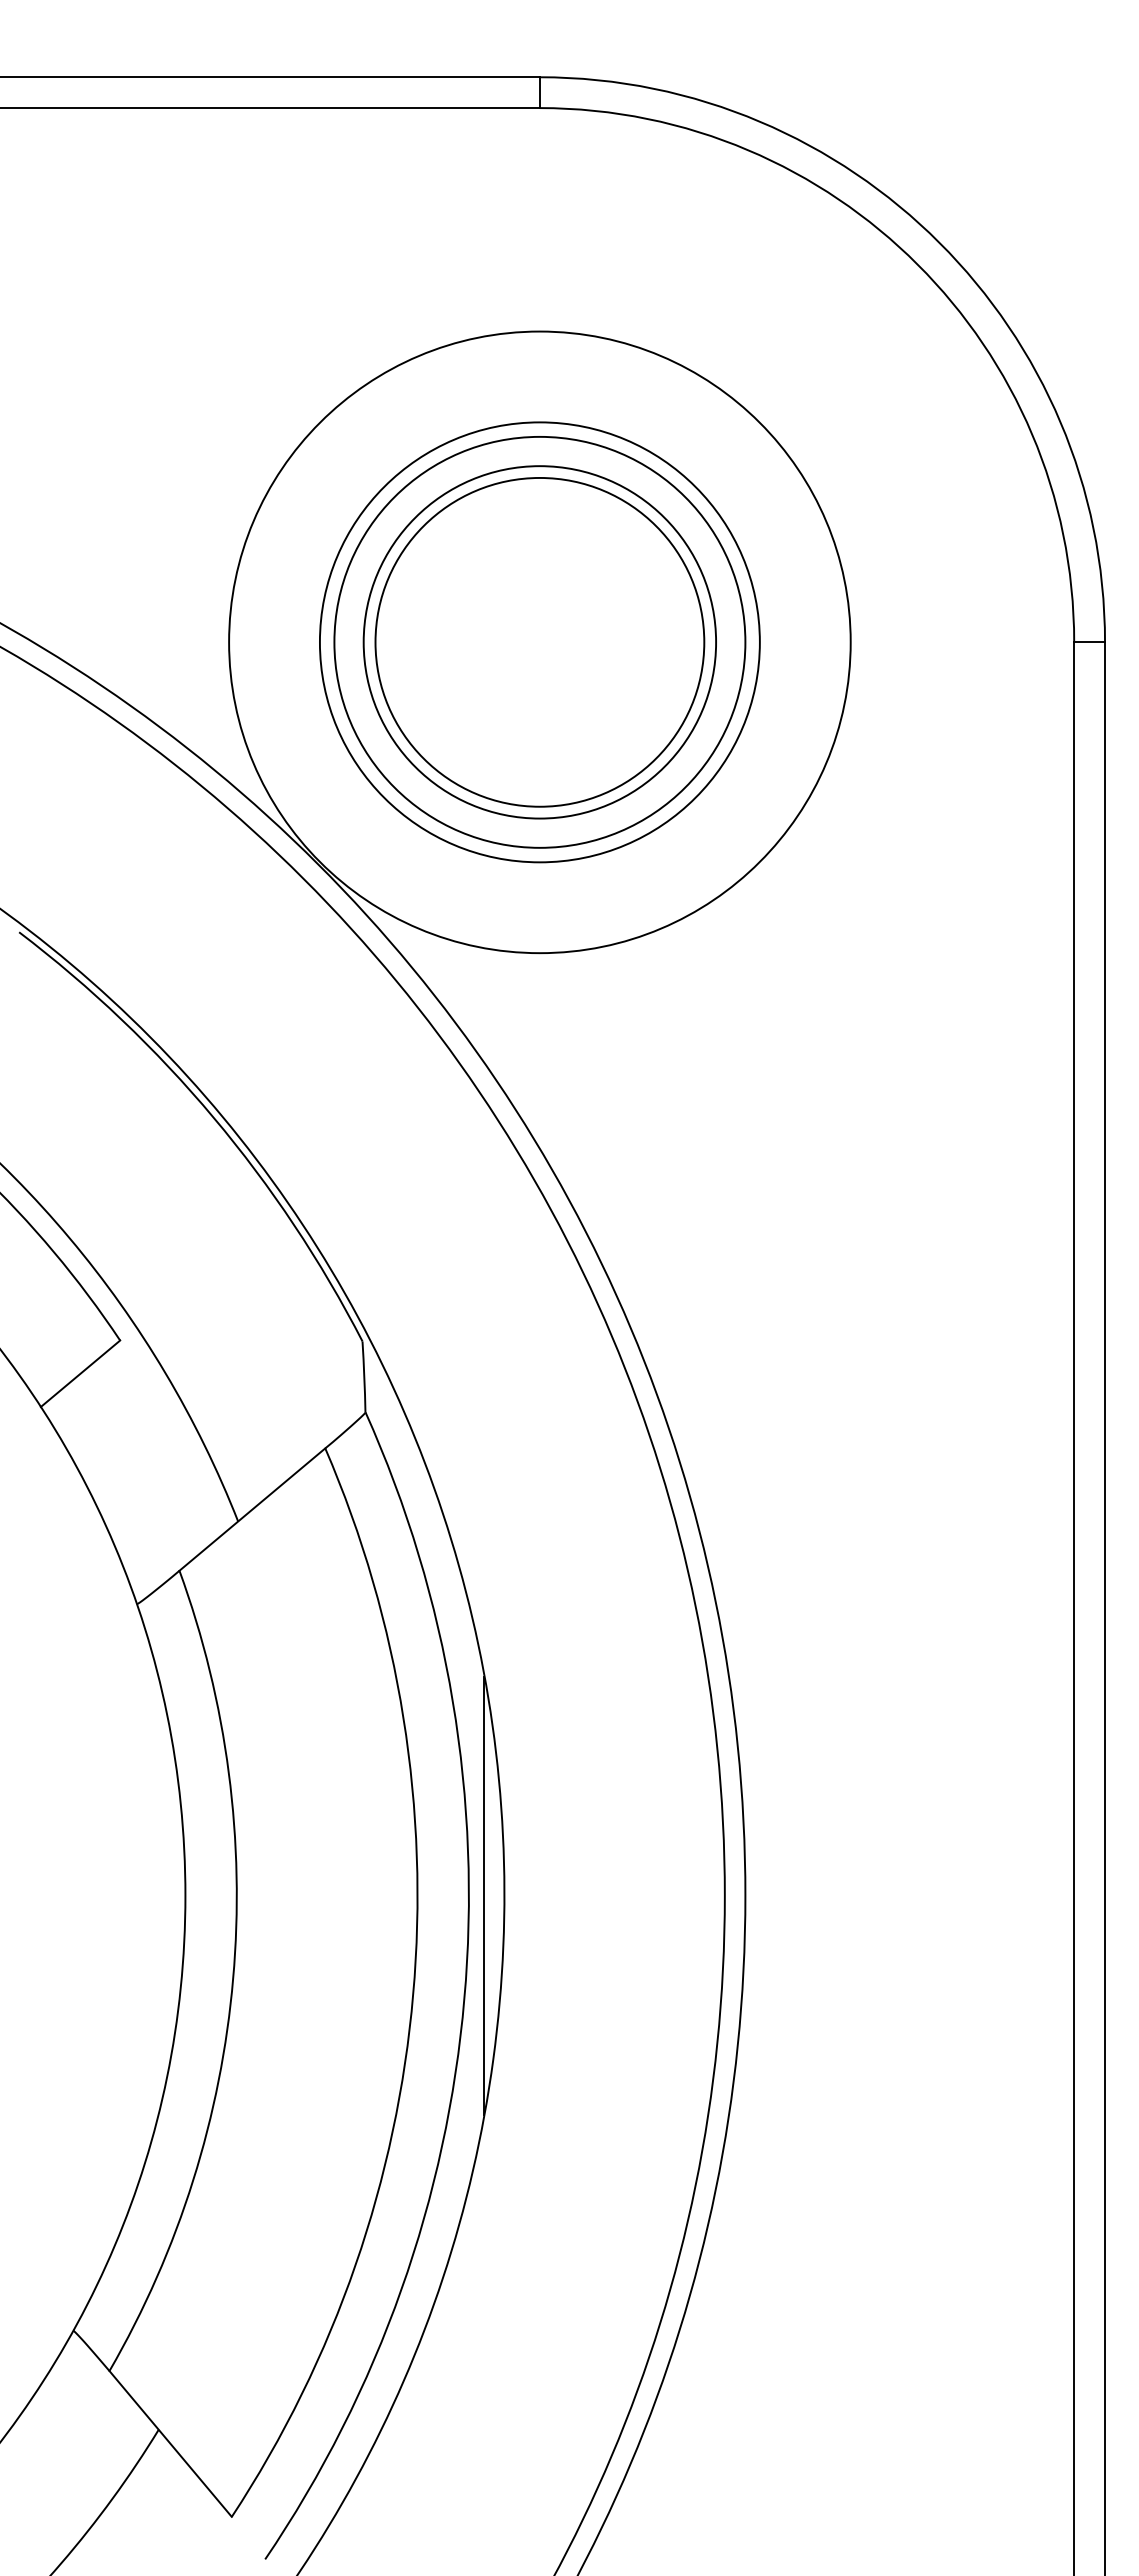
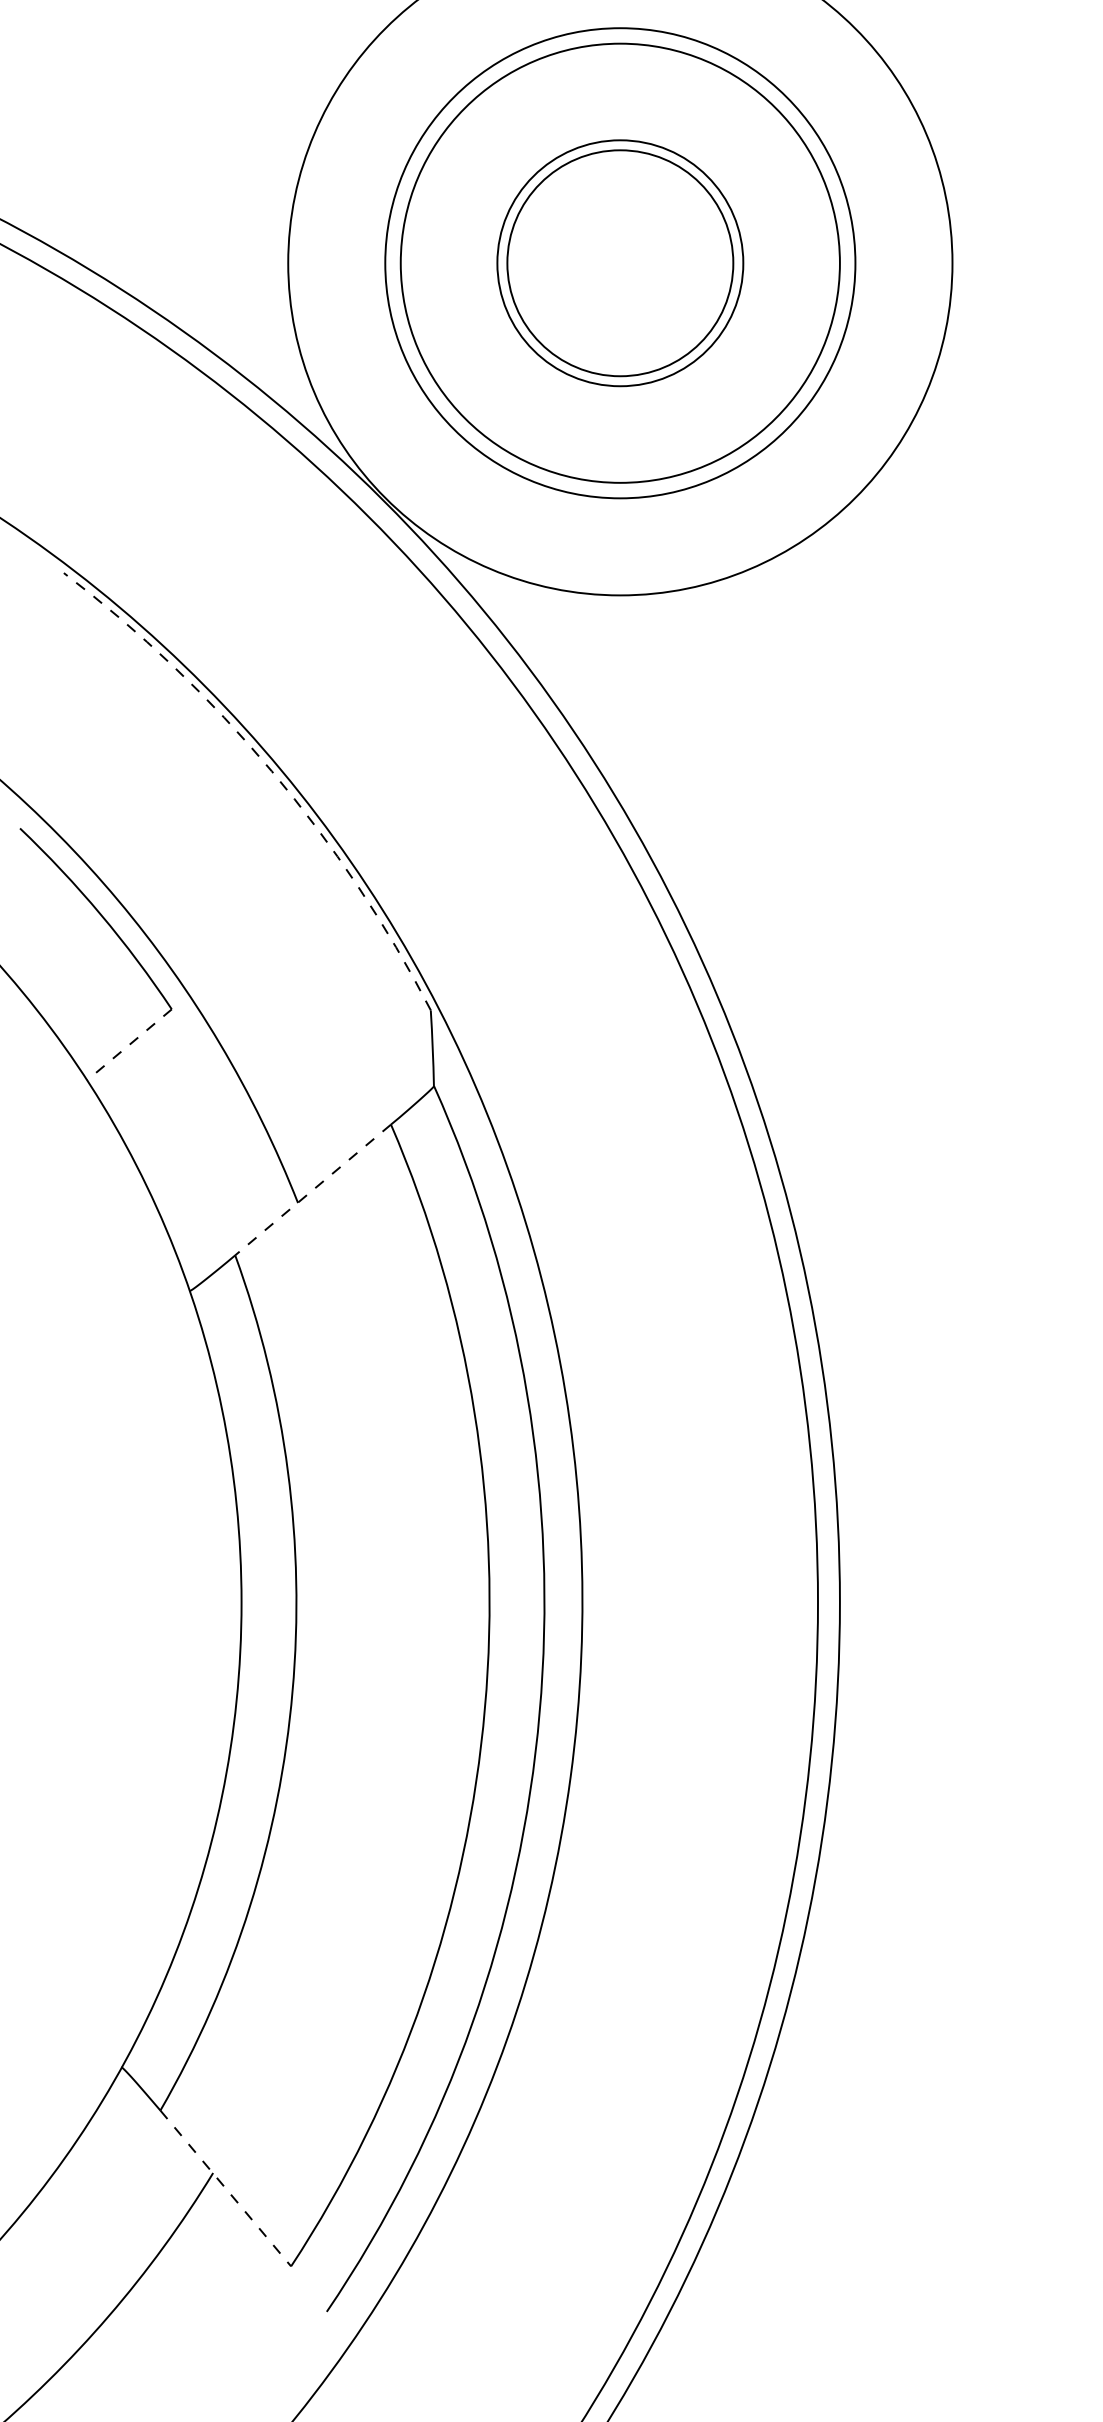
circle: (539, 641) -> (619, 262), size x0.7
circle: (539, 642) -> (619, 263), size x0.6
arc: (213, 1117) -> (271, 771), solid -> dashed
line: (80, 1373) -> (129, 1044), solid -> dashed
line: (251, 1509) -> (312, 1189), solid -> dashed
line: (483, 1895) -> (560, 1602), removed
line: (170, 2444) -> (225, 2189), solid -> dashed

